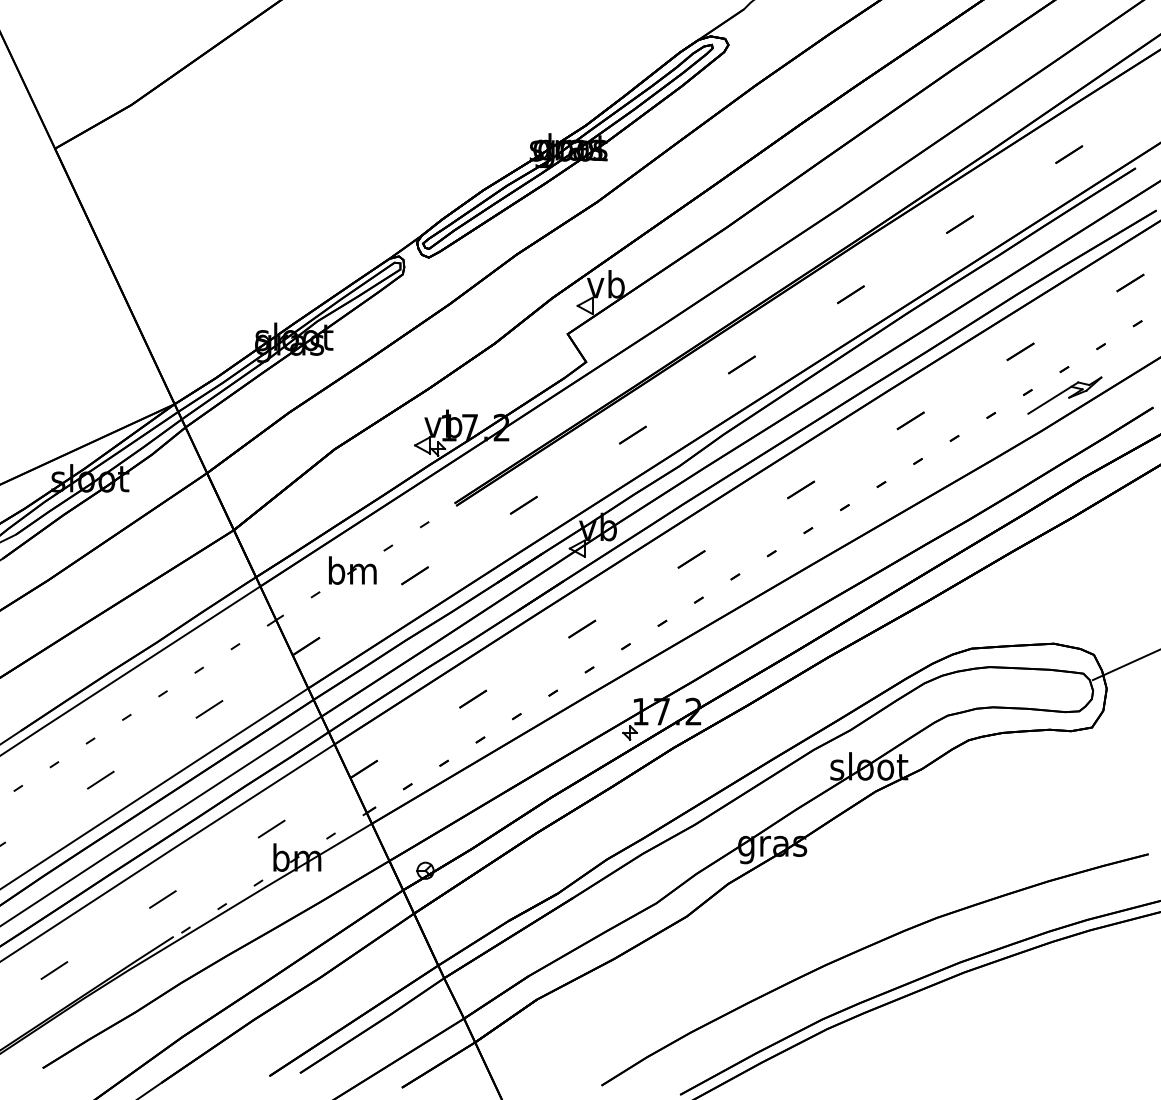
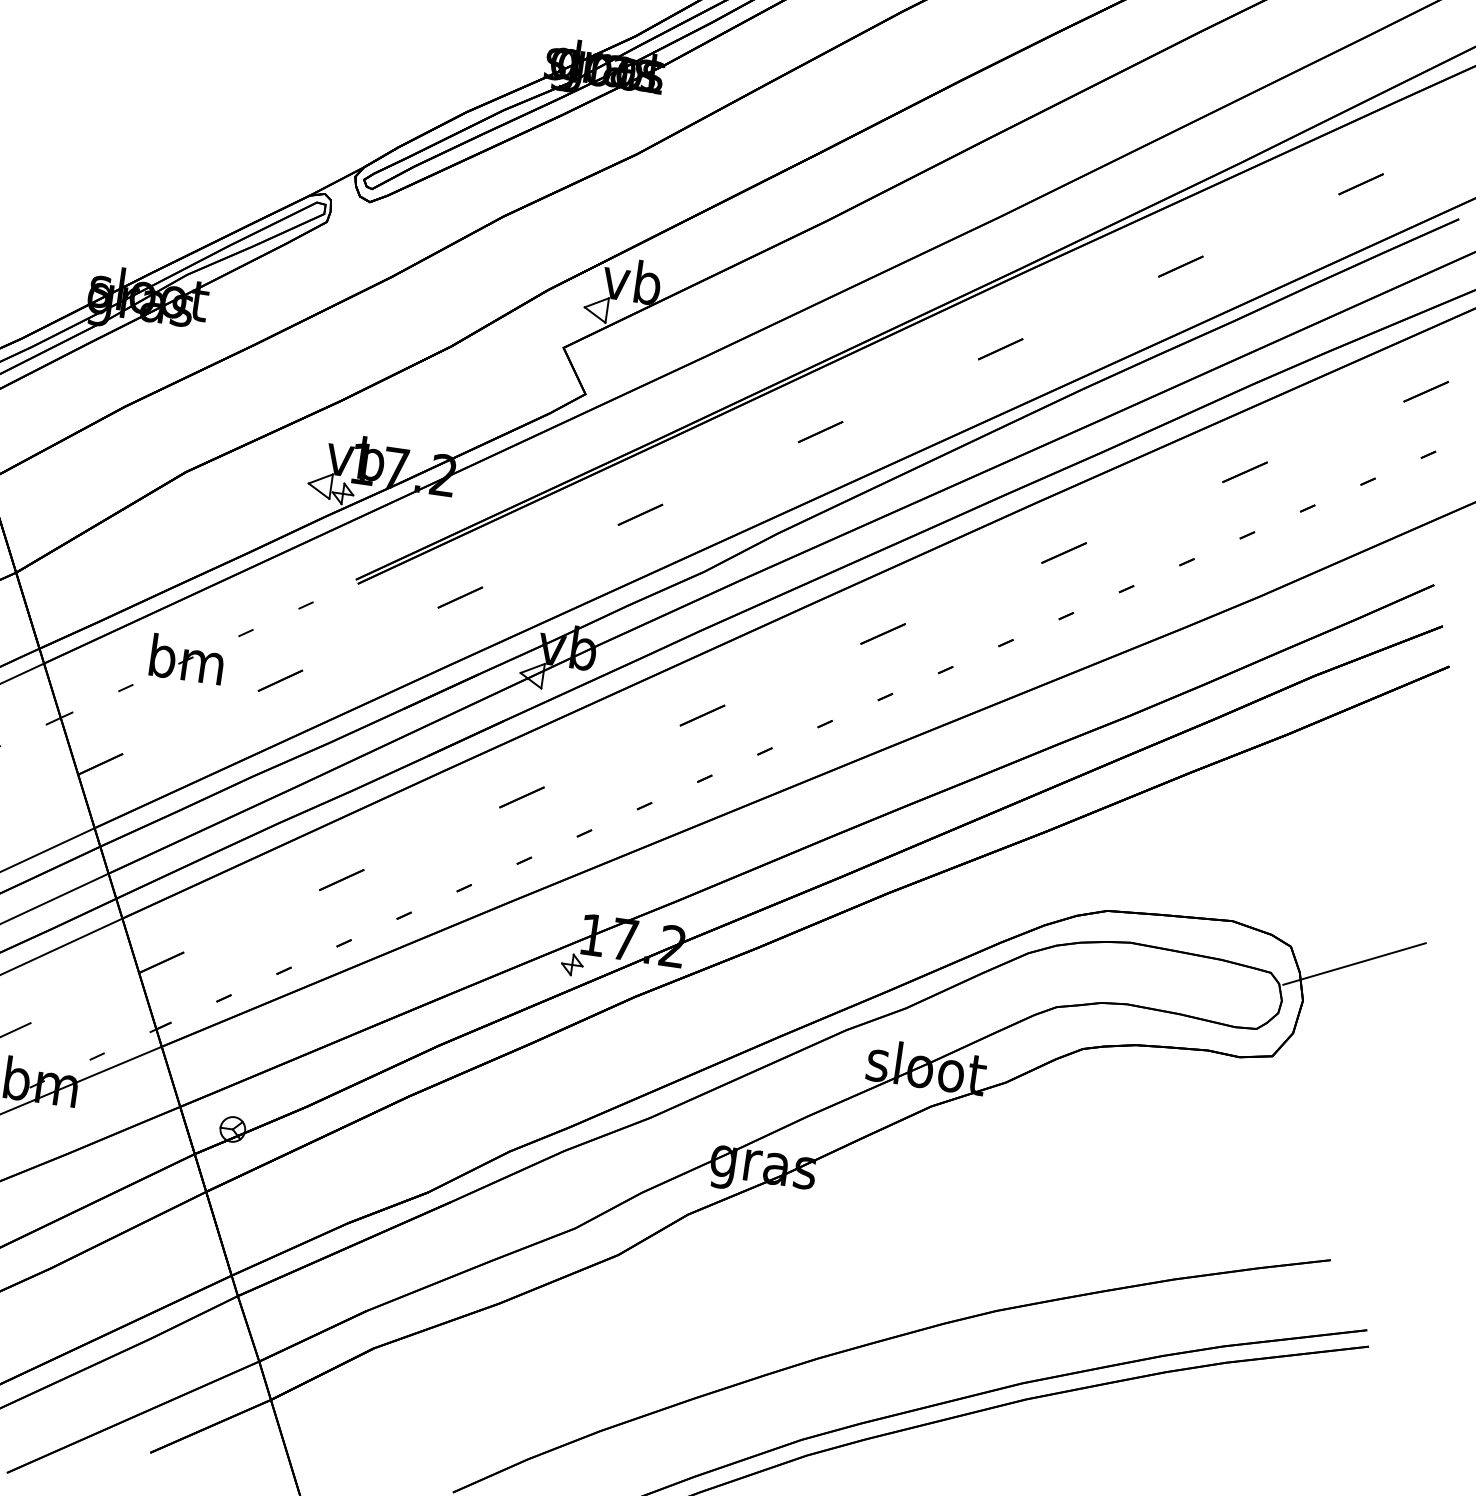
part: (1064, 395) -> (1302, 547), removed

